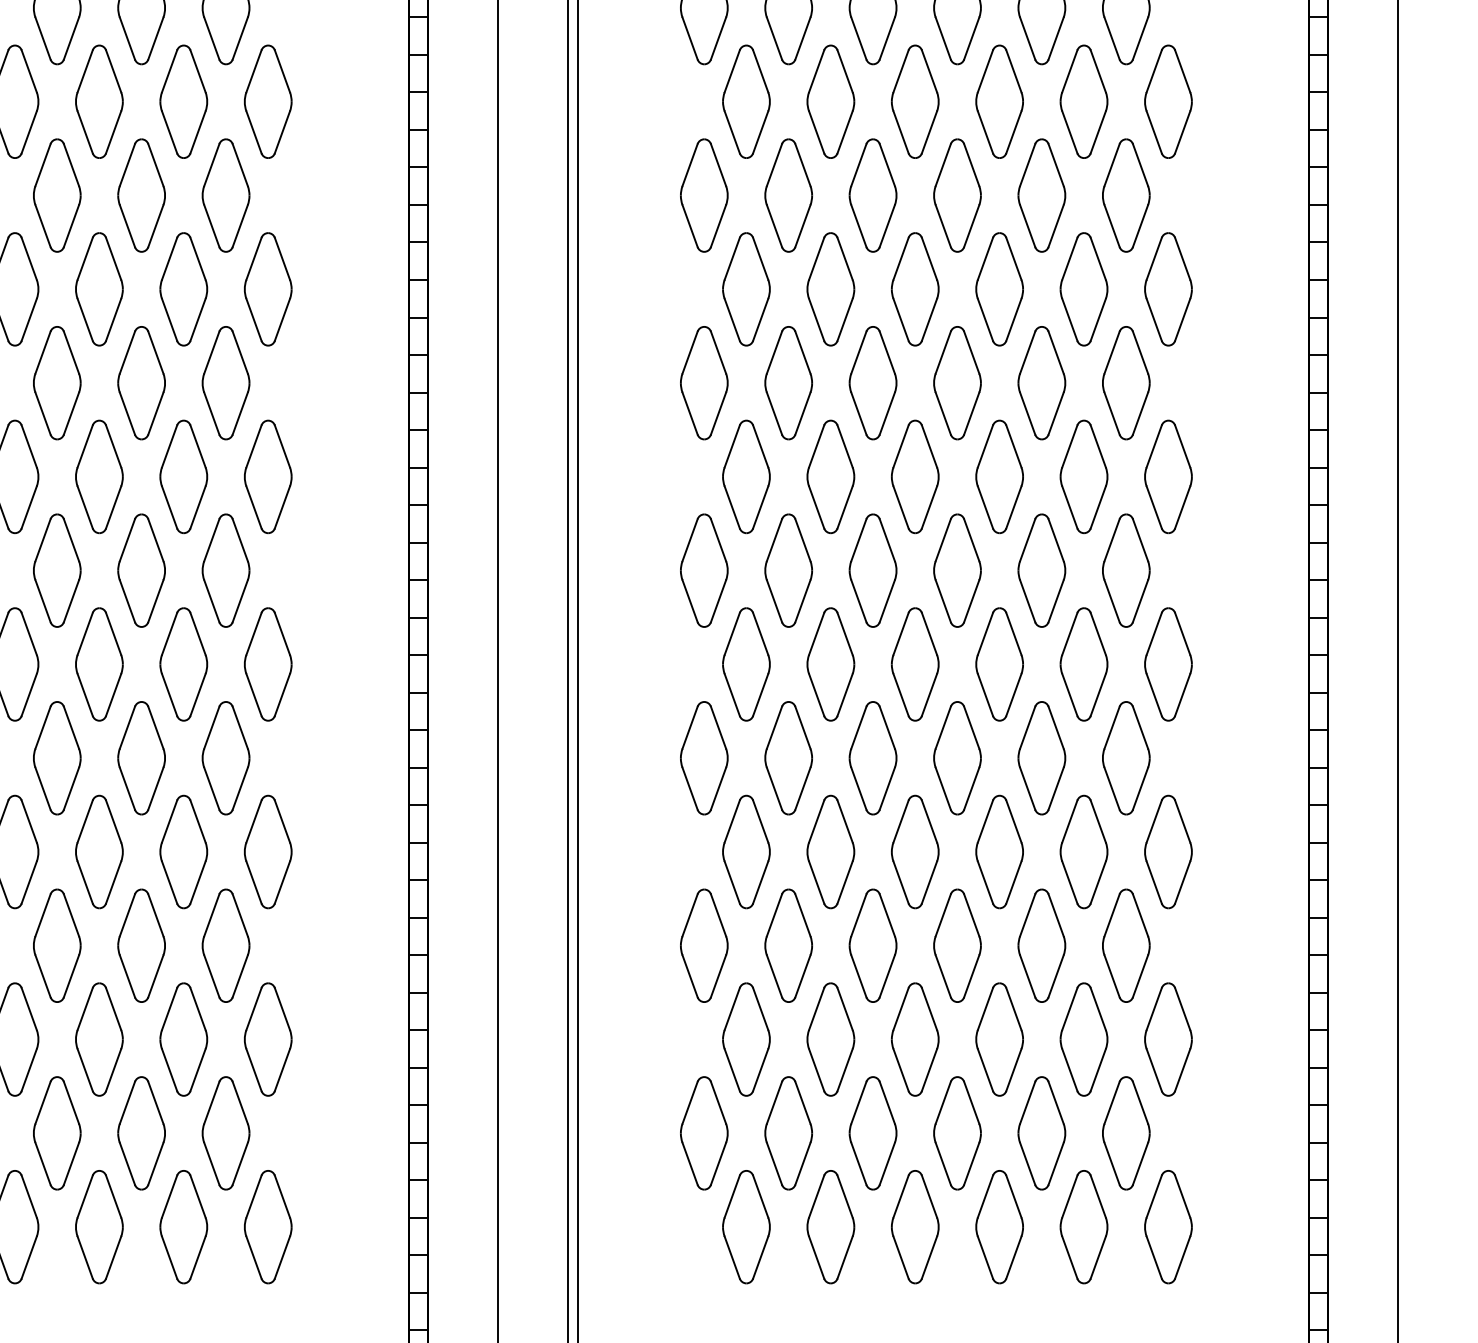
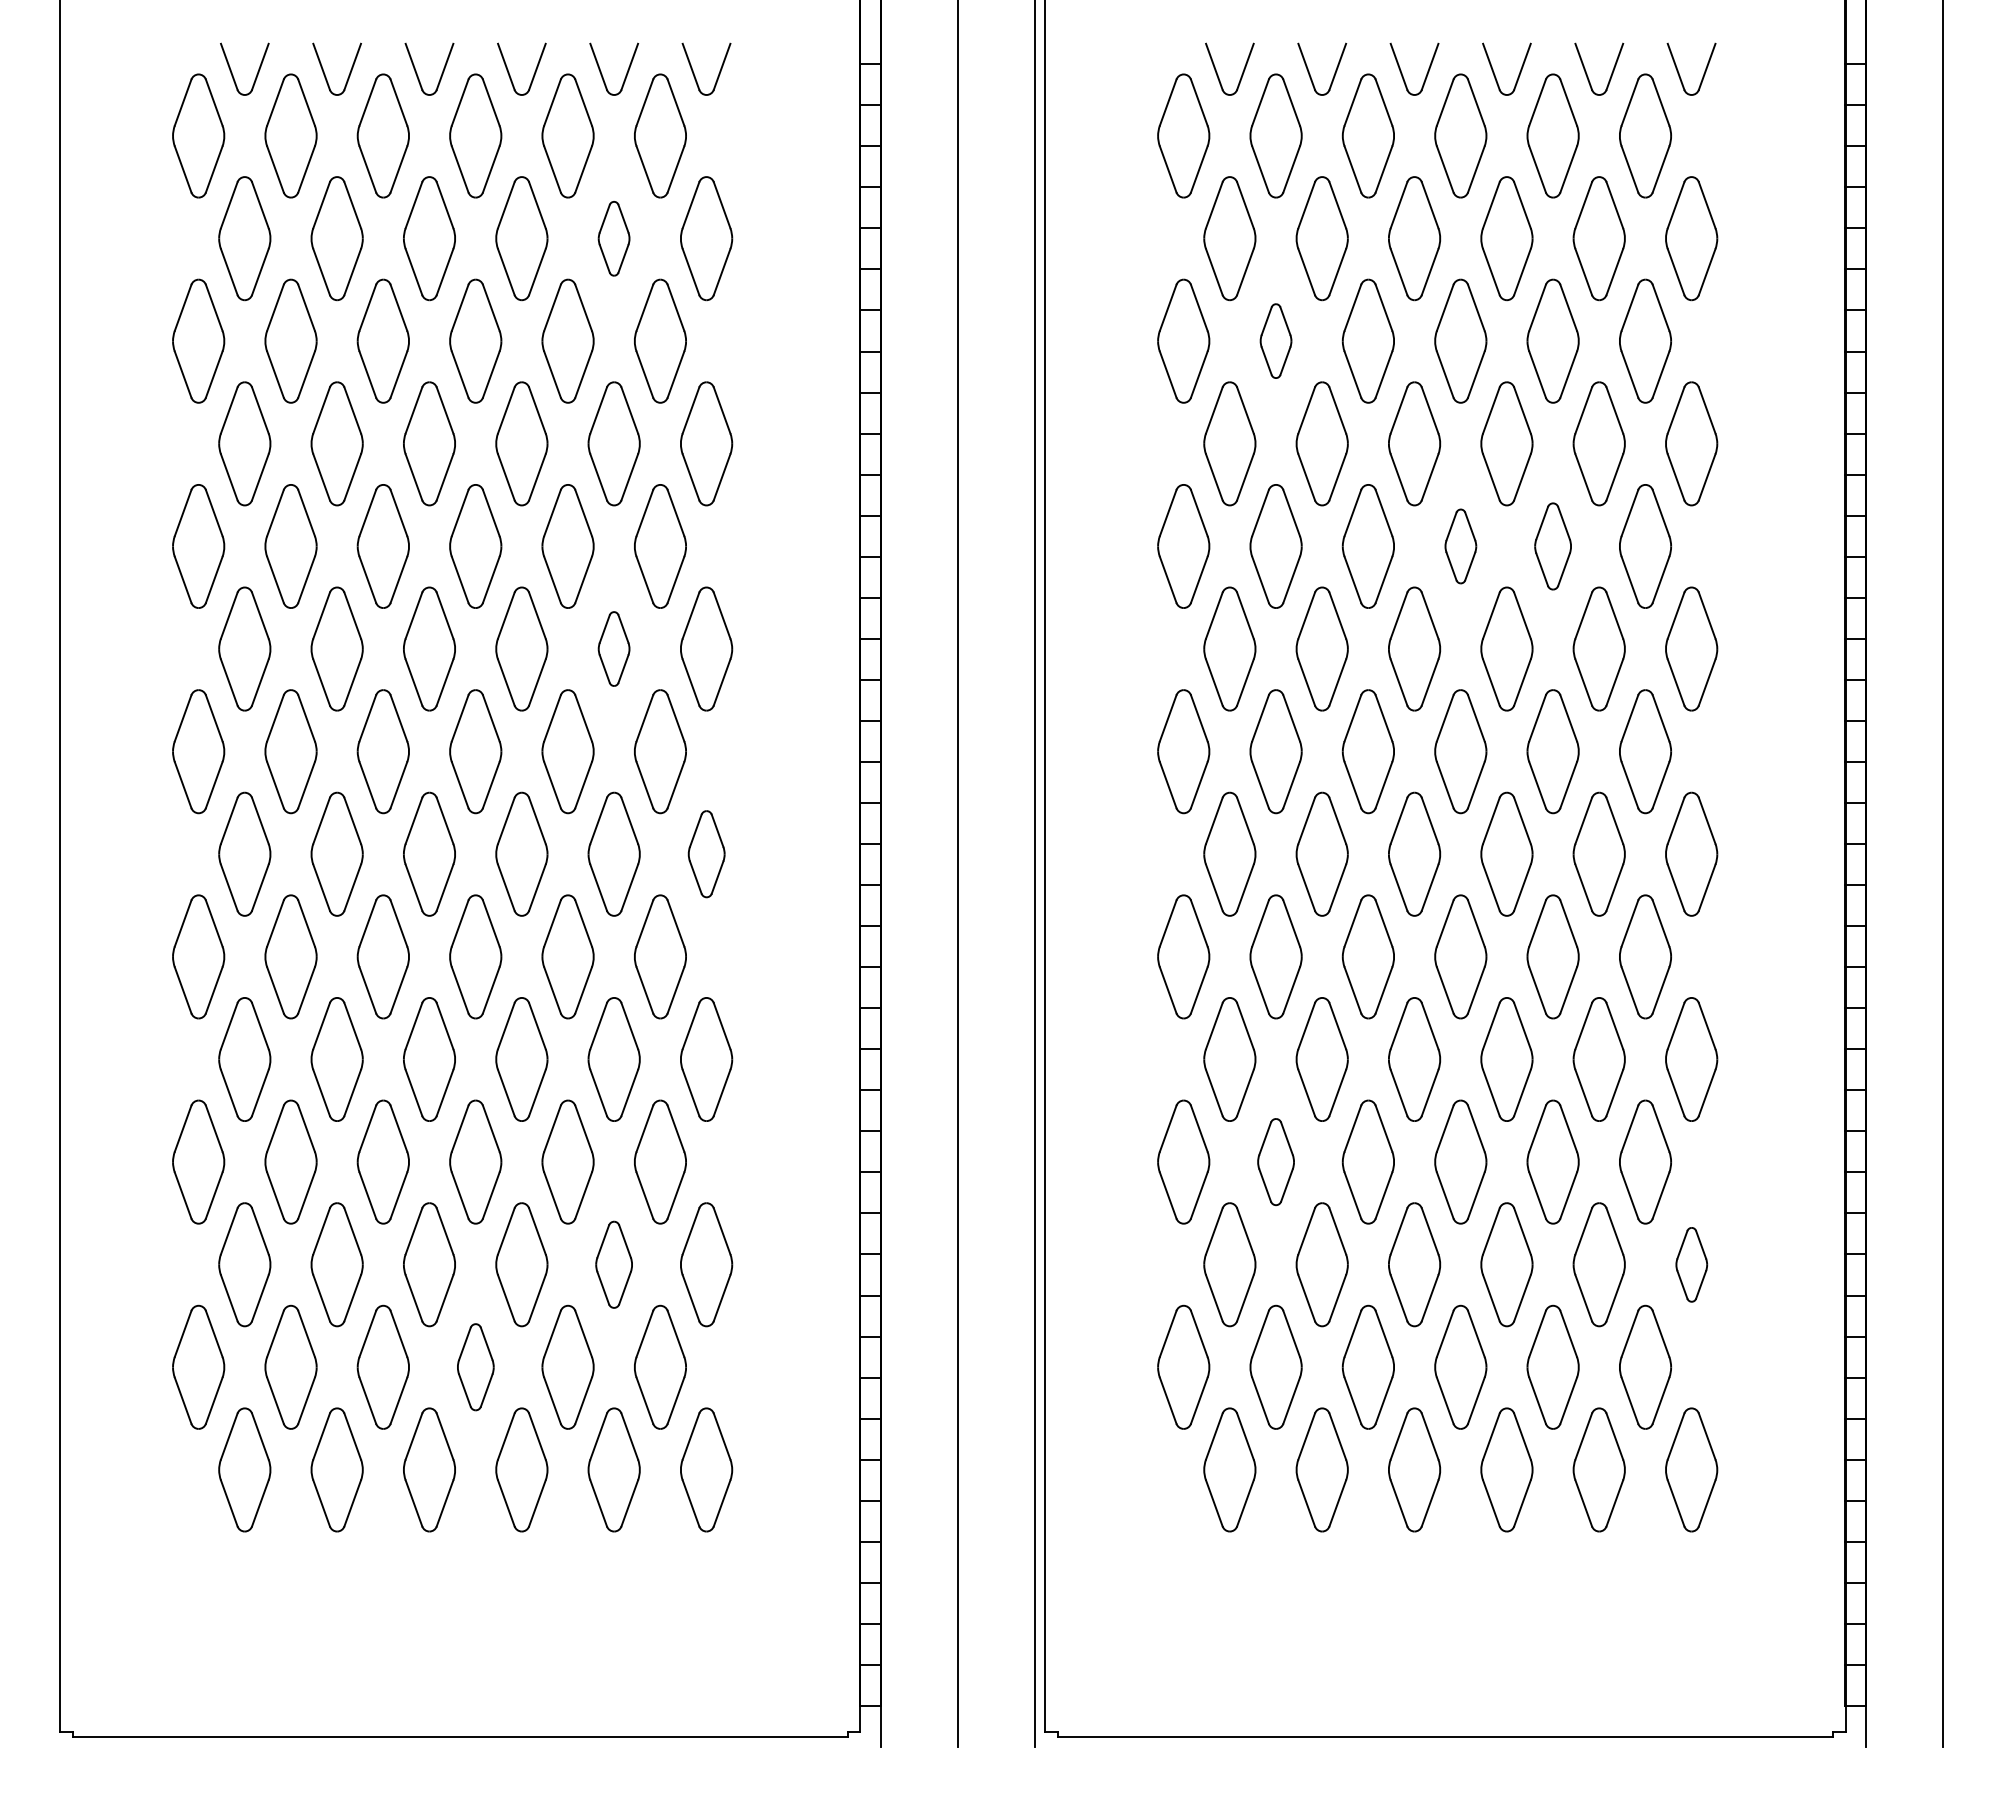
part: (183, 101) -> (613, 238), size x0.6
part: (788, 194) -> (1275, 340), size x0.6
part: (957, 383) -> (1460, 546), size x0.6
part: (1041, 383) -> (1552, 546), size x0.7
part: (183, 476) -> (613, 648), size x0.6
part: (268, 663) -> (706, 853), size x0.7
part: (788, 945) -> (1275, 1161), size x0.7
part: (183, 1039) -> (613, 1264), size x0.7
part: (1168, 1039) -> (1691, 1264), size x0.6
part: (57, 1132) -> (475, 1366), size x0.7

